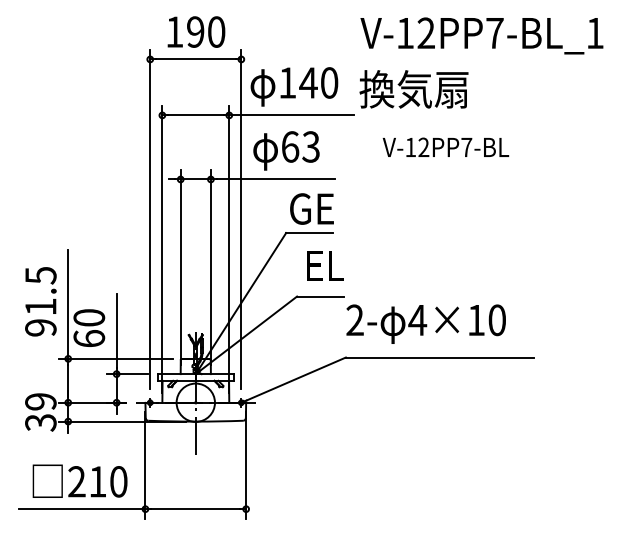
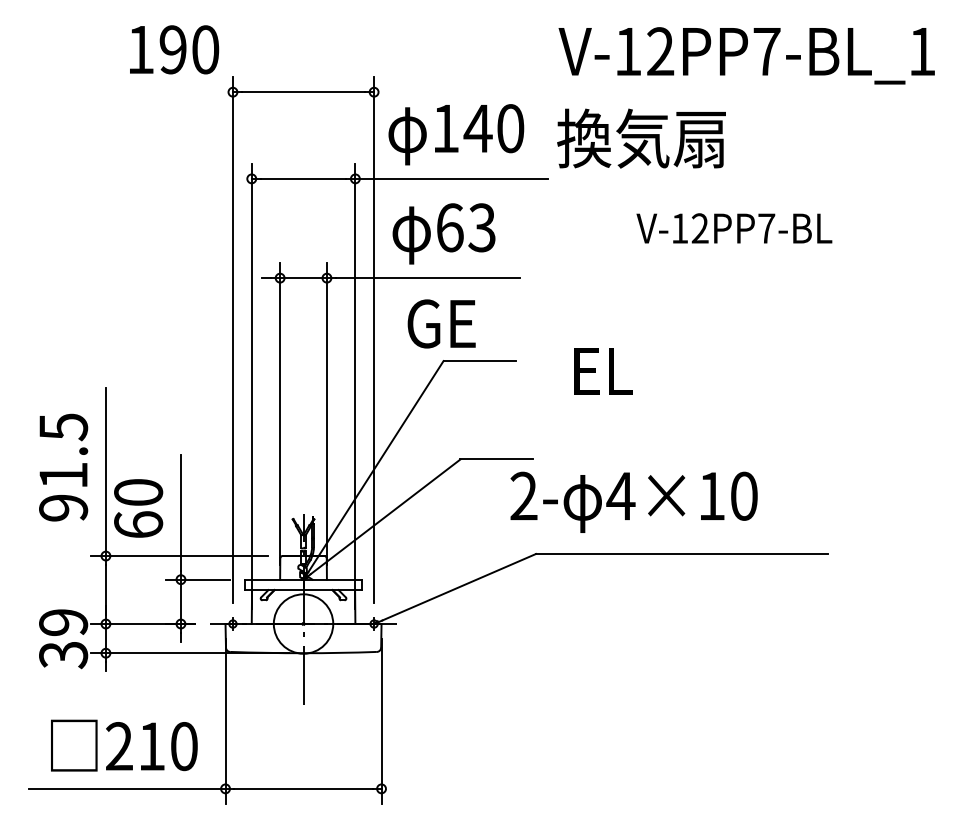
text: (196, 31) -> (174, 48), moved
text: (445, 146) -> (733, 227), moved
text: (311, 208) -> (440, 323), moved
text: (325, 265) -> (603, 371), moved
text: (425, 323) -> (633, 501), moved

